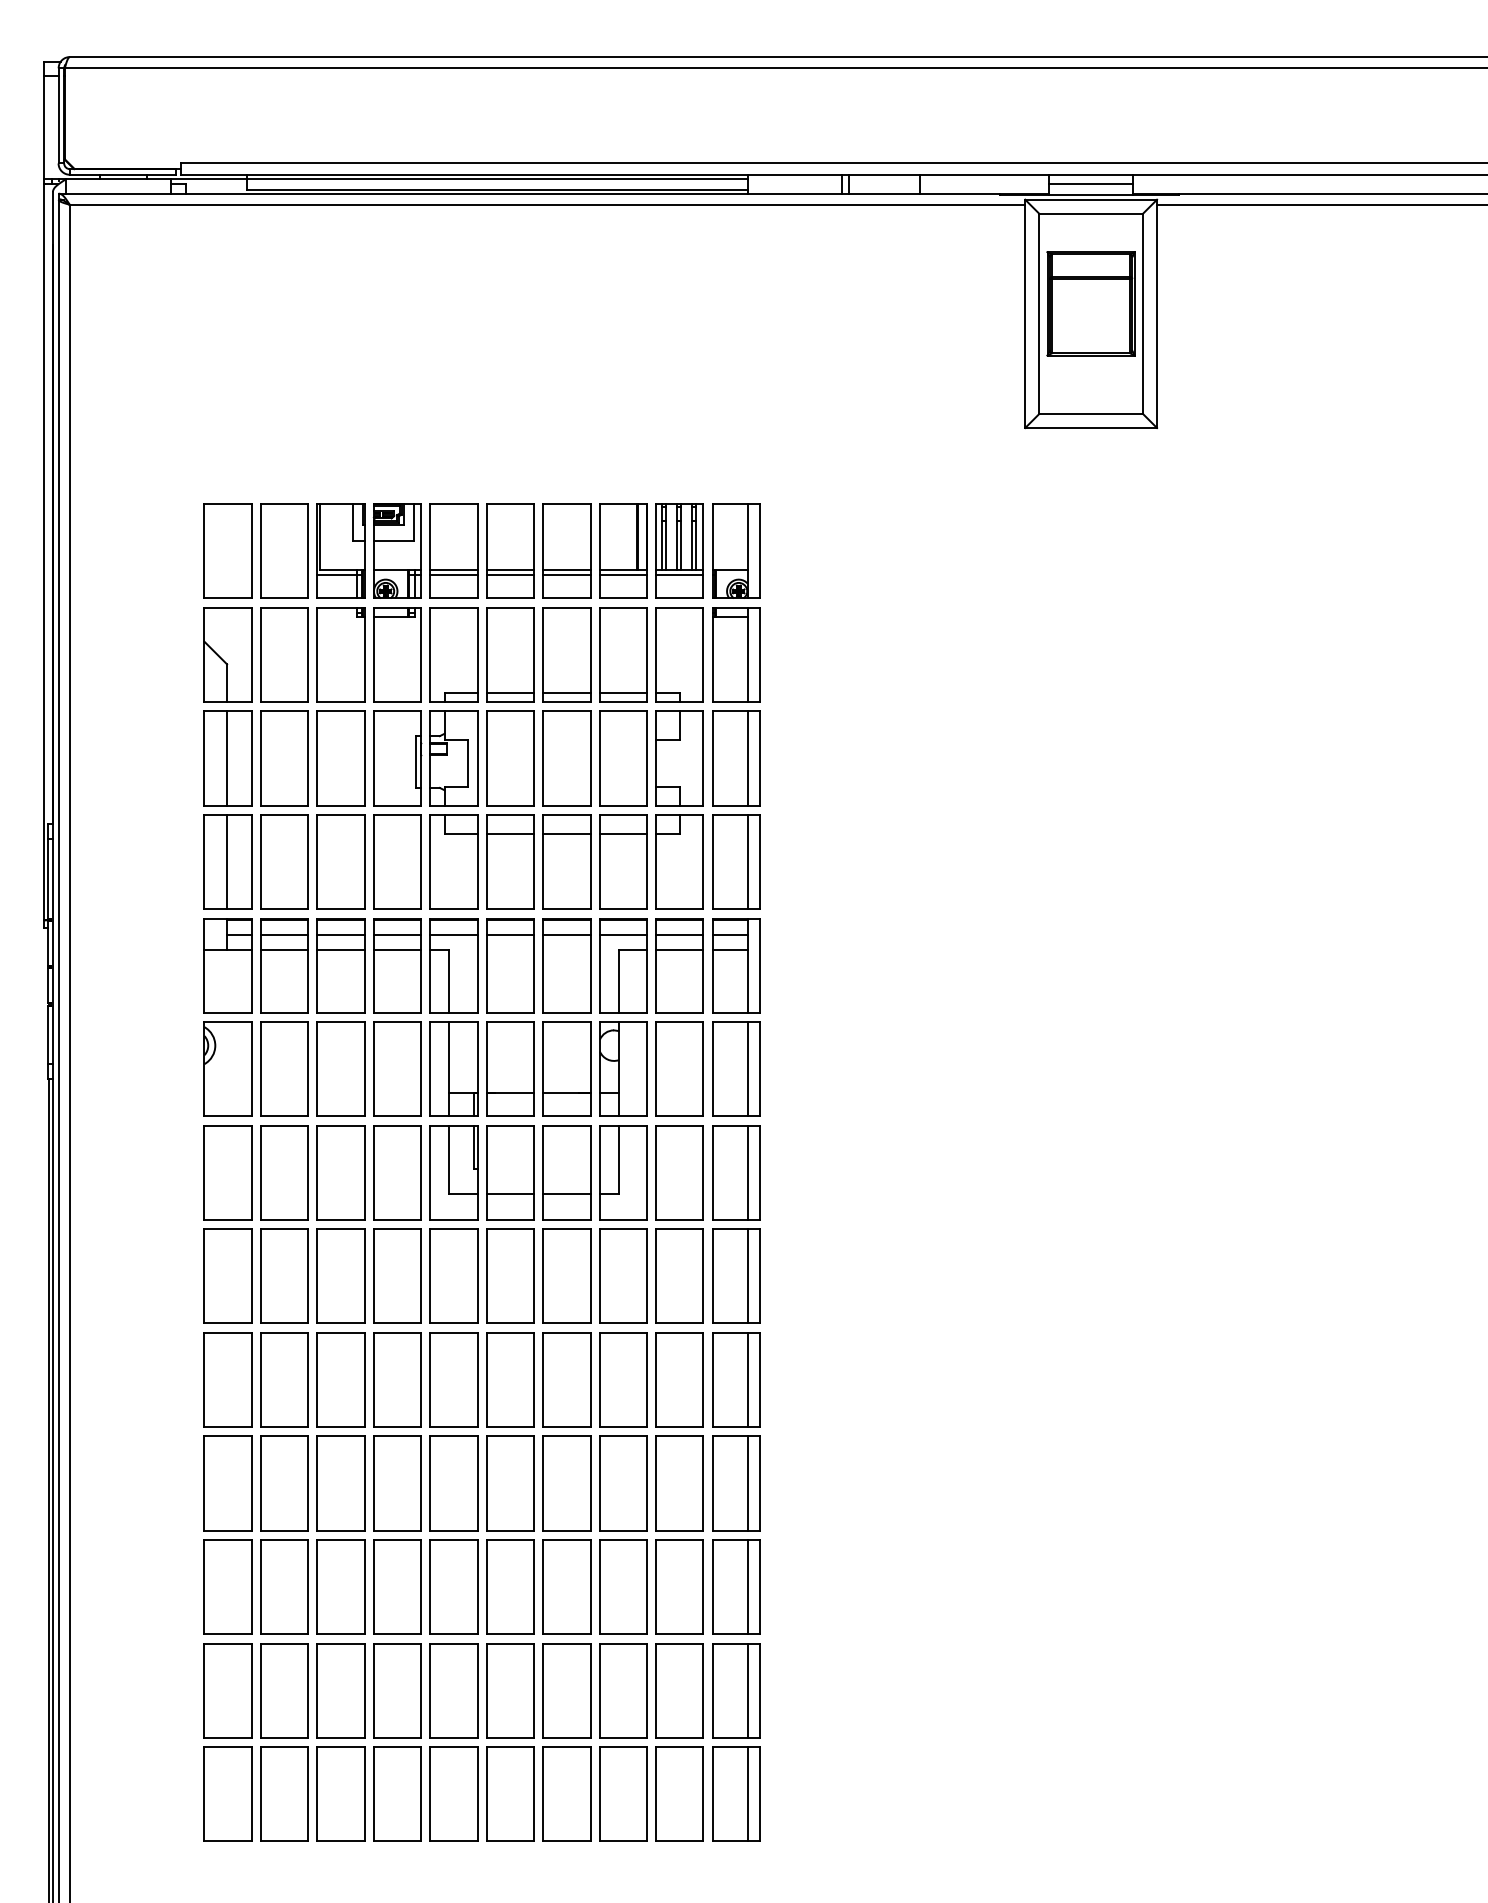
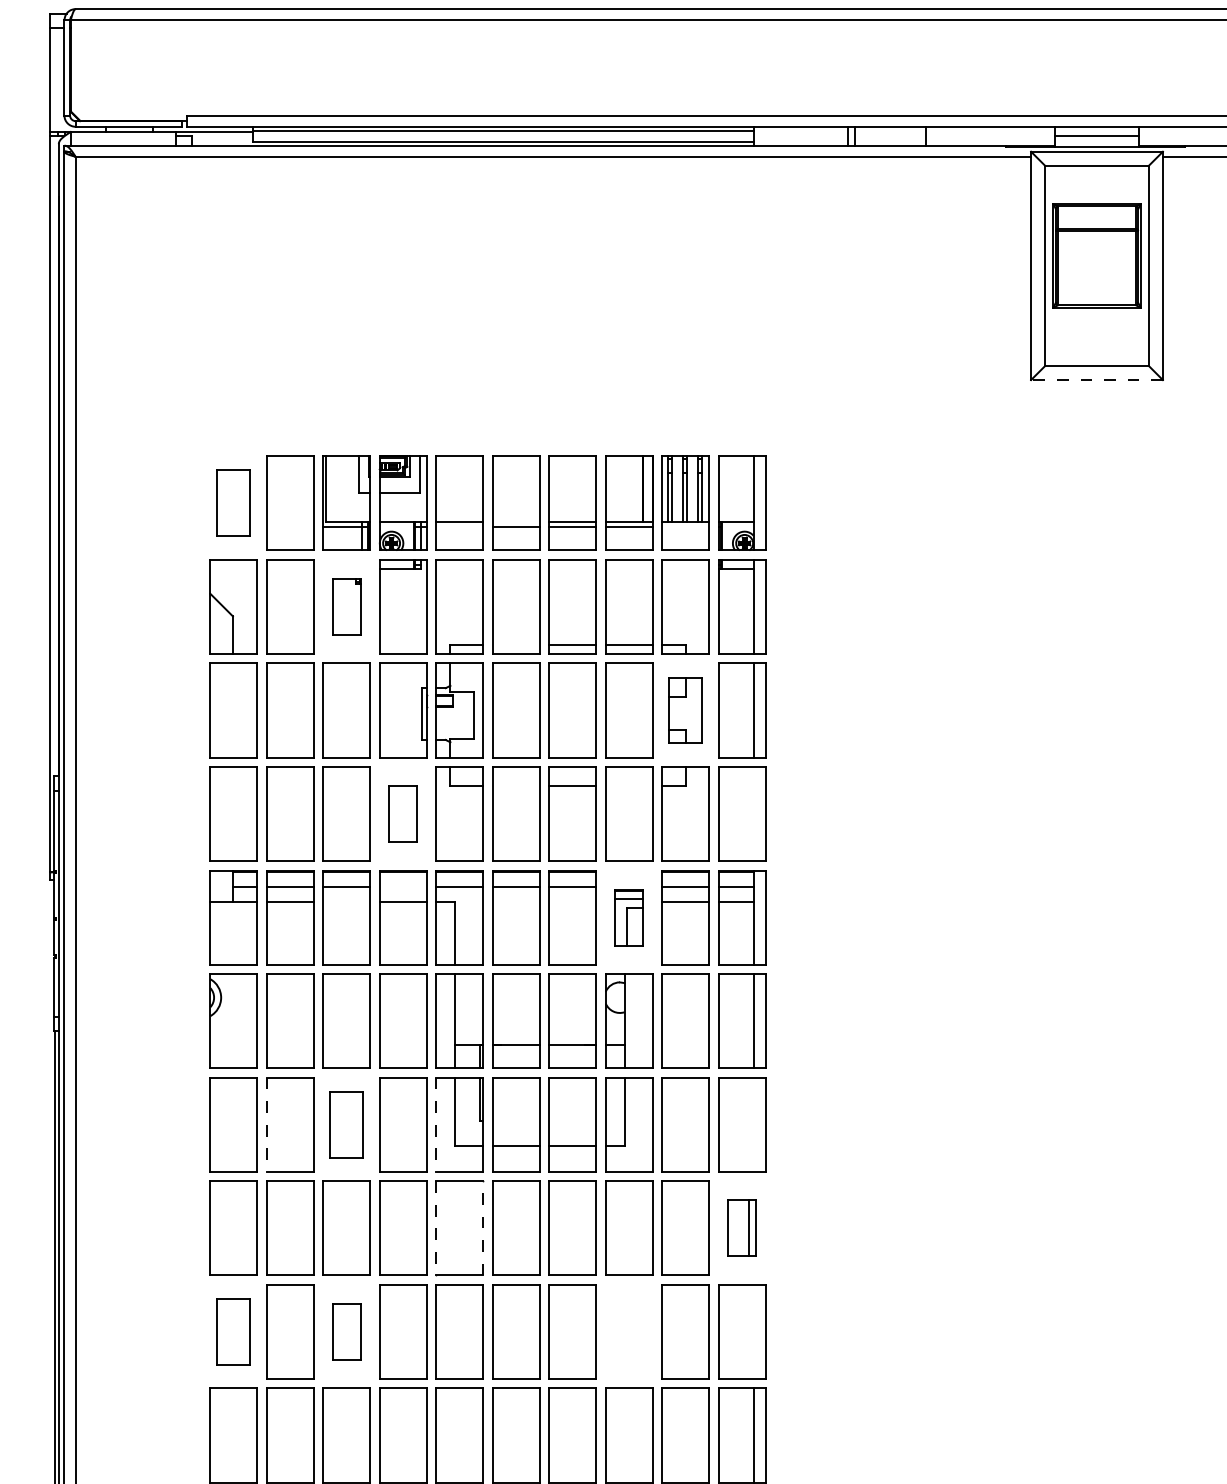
line: (1091, 428) -> (1097, 380), solid -> dashed
part: (227, 550) -> (233, 502), size x0.7
line: (510, 570) -> (516, 522), removed
line: (453, 574) -> (459, 526), removed
line: (679, 574) -> (685, 526), removed
part: (340, 654) -> (346, 606), size x0.6
line: (510, 692) -> (516, 644), removed
line: (227, 758) -> (233, 710), removed
part: (679, 758) -> (685, 710), size x0.7
line: (510, 833) -> (516, 785), removed
line: (623, 833) -> (629, 785), removed
line: (227, 861) -> (233, 813), removed
part: (397, 861) -> (403, 813), size x0.6
line: (747, 861) -> (753, 813), removed
line: (397, 935) -> (403, 887), removed
line: (340, 949) -> (346, 901), removed
part: (623, 965) -> (629, 917), size x0.6
part: (340, 1172) -> (346, 1124), size x0.7
line: (747, 1172) -> (753, 1124), removed
line: (260, 1173) -> (266, 1125), solid -> dashed
line: (430, 1173) -> (436, 1125), solid -> dashed
line: (477, 1275) -> (483, 1227), solid -> dashed
part: (736, 1275) -> (742, 1227), size x0.6
line: (430, 1276) -> (436, 1228), solid -> dashed
part: (227, 1379) -> (233, 1331), size x0.7
part: (340, 1379) -> (346, 1331), size x0.6
part: (623, 1379) -> (629, 1331), removed
line: (747, 1379) -> (753, 1331), removed

